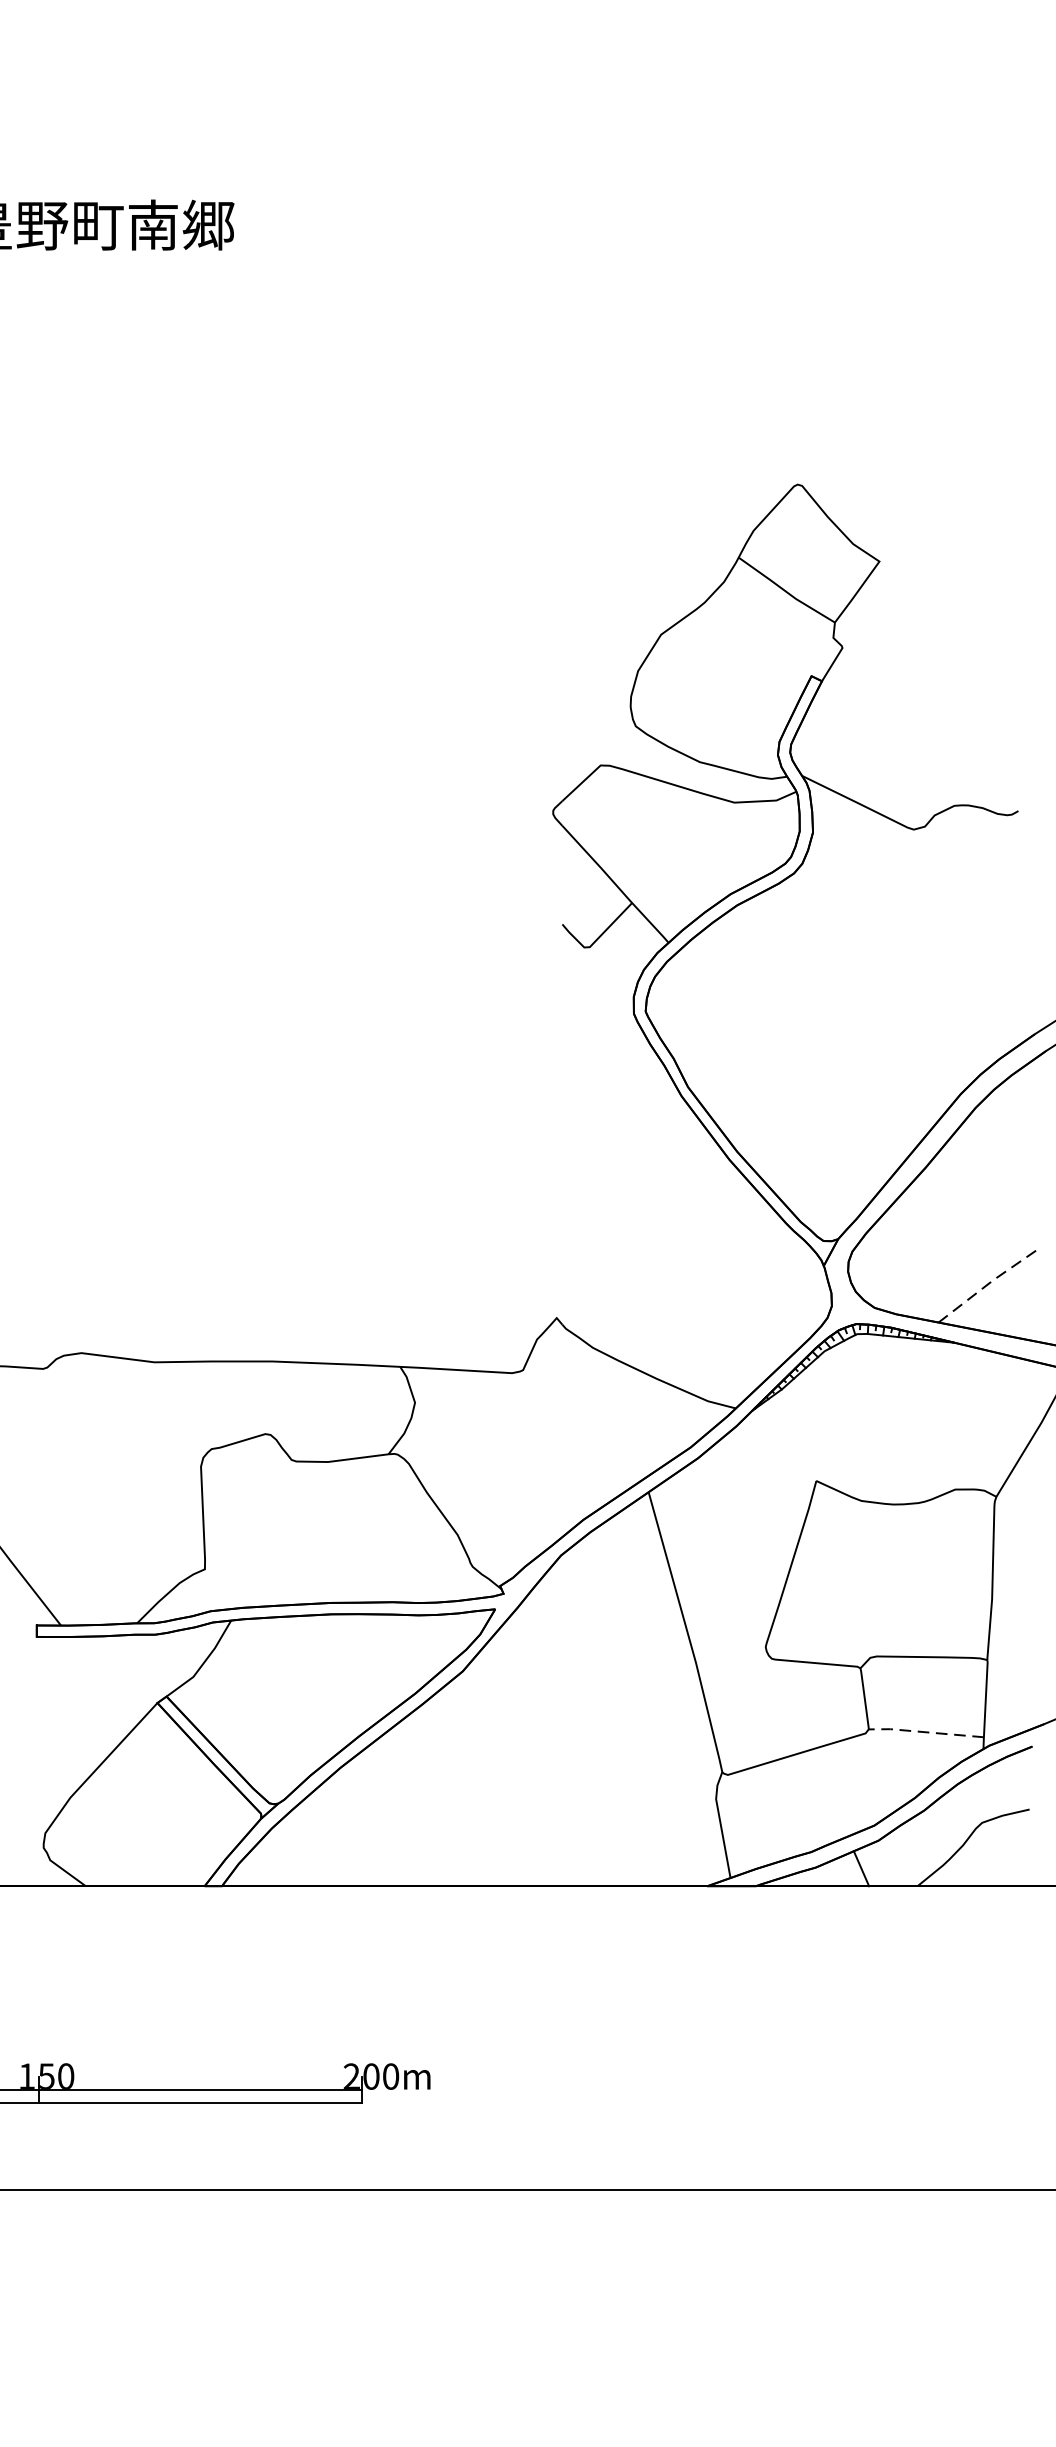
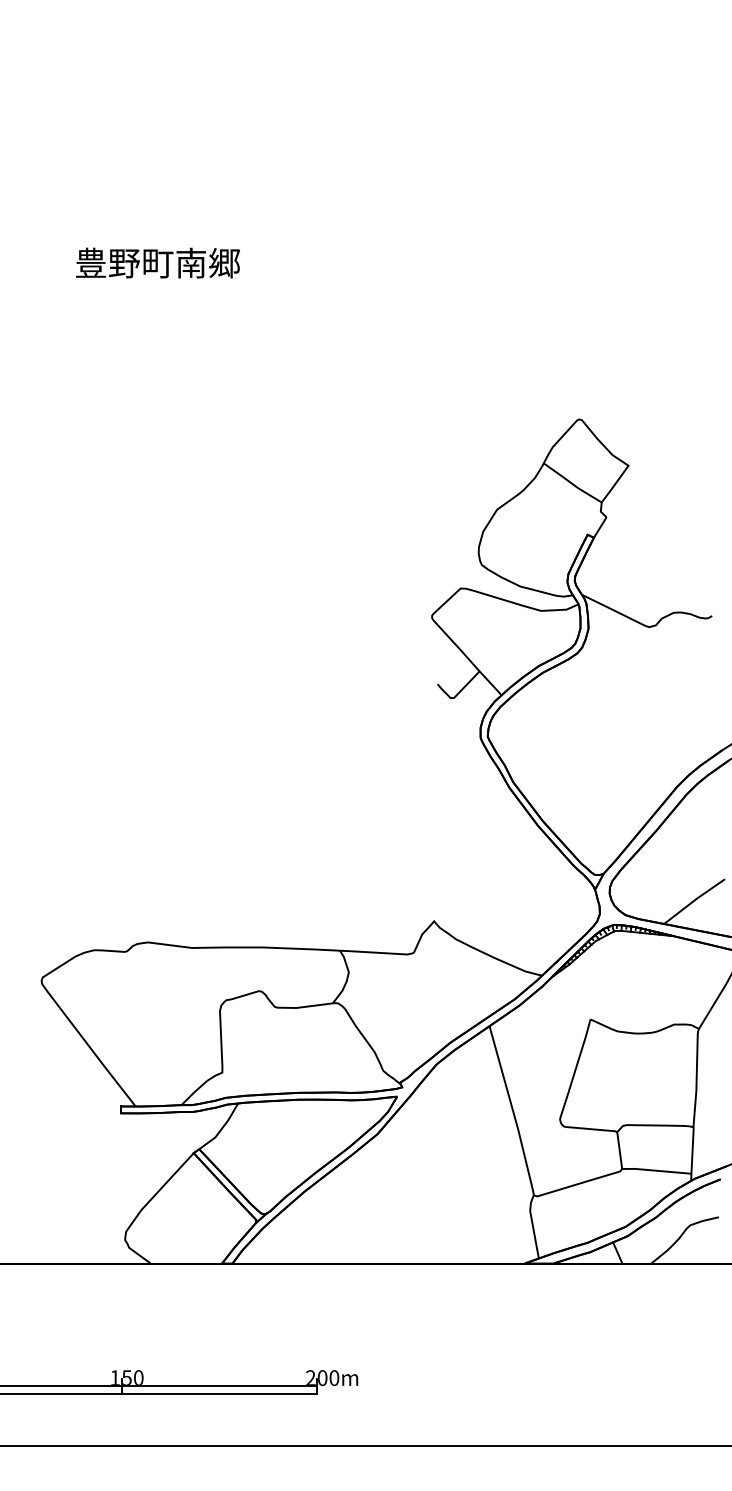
line: (988, 1283) -> (694, 900), dashed -> solid
line: (924, 1731) -> (655, 1170), dashed -> solid

